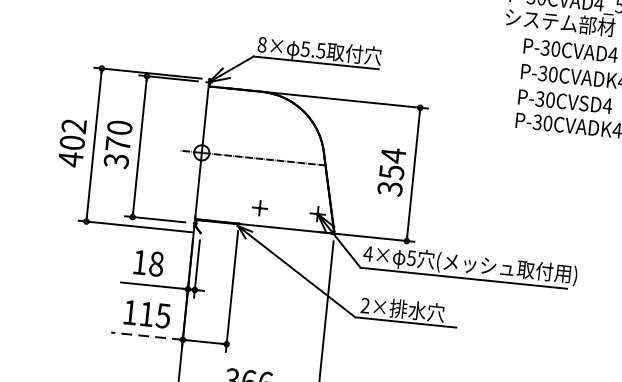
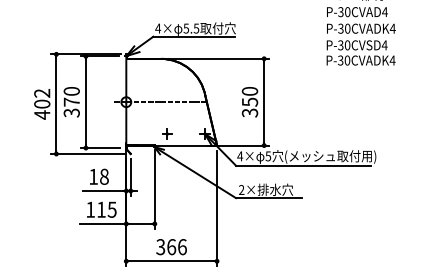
text: (262, 44) -> (158, 28), 8× -> 4×
text: (392, 155) -> (249, 91), 354 -> 350
line: (146, 335) -> (102, 223), dashed -> solid

